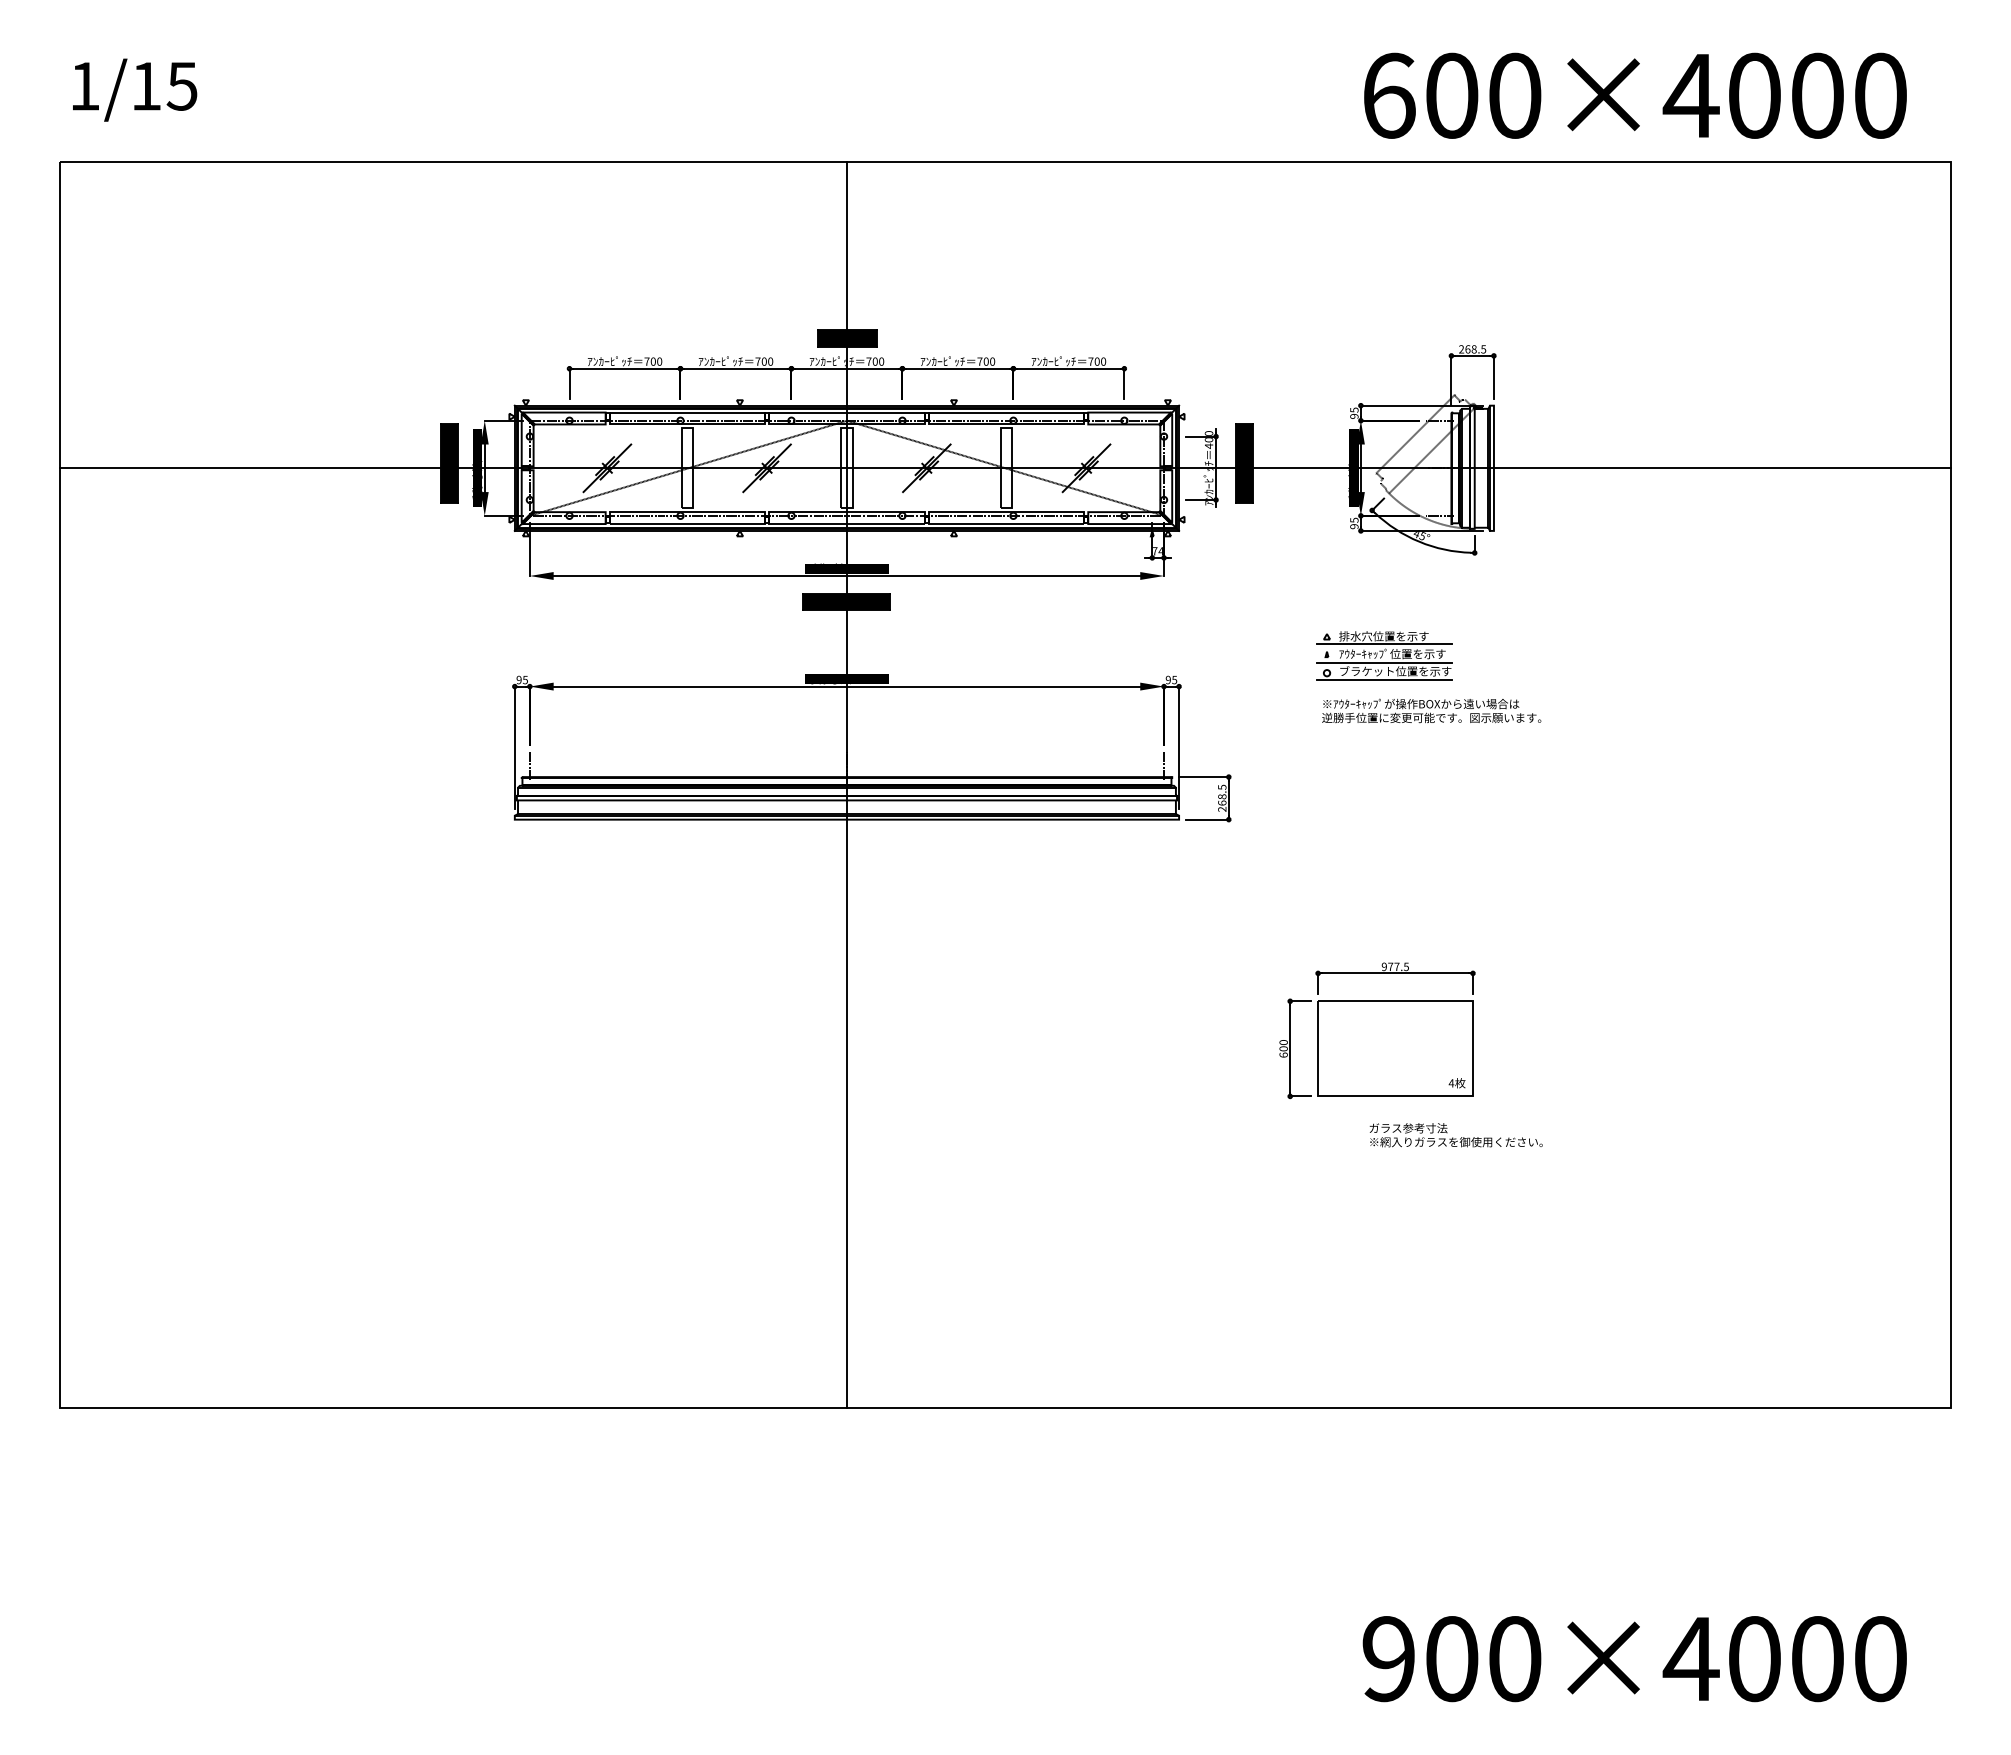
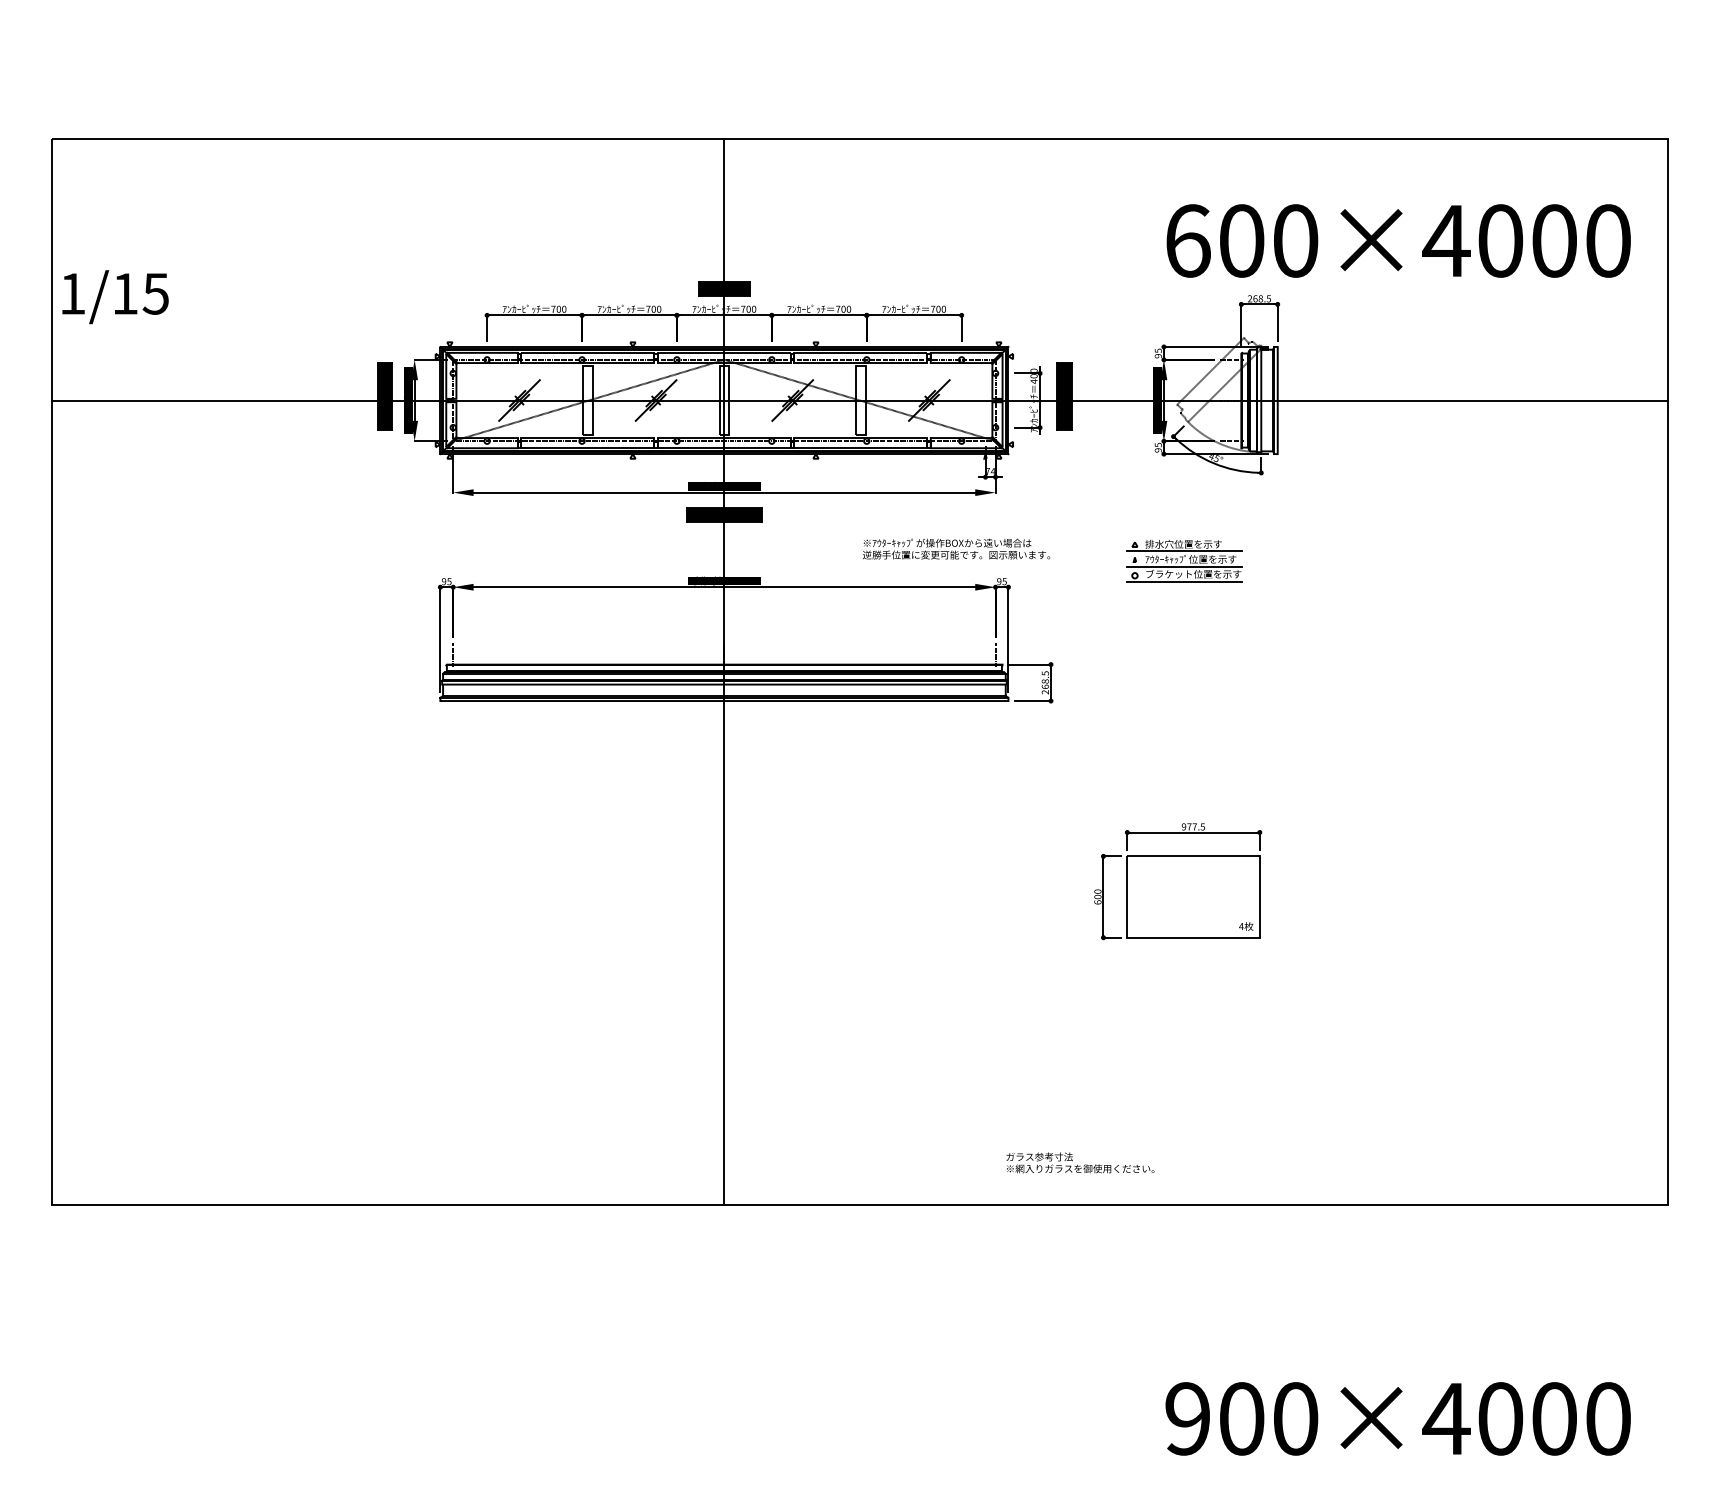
text: (134, 90) -> (115, 297), moved
text: (1635, 95) -> (1398, 240), moved
text: (1431, 710) -> (956, 548), moved
text: (1456, 1134) -> (1080, 1162), moved

